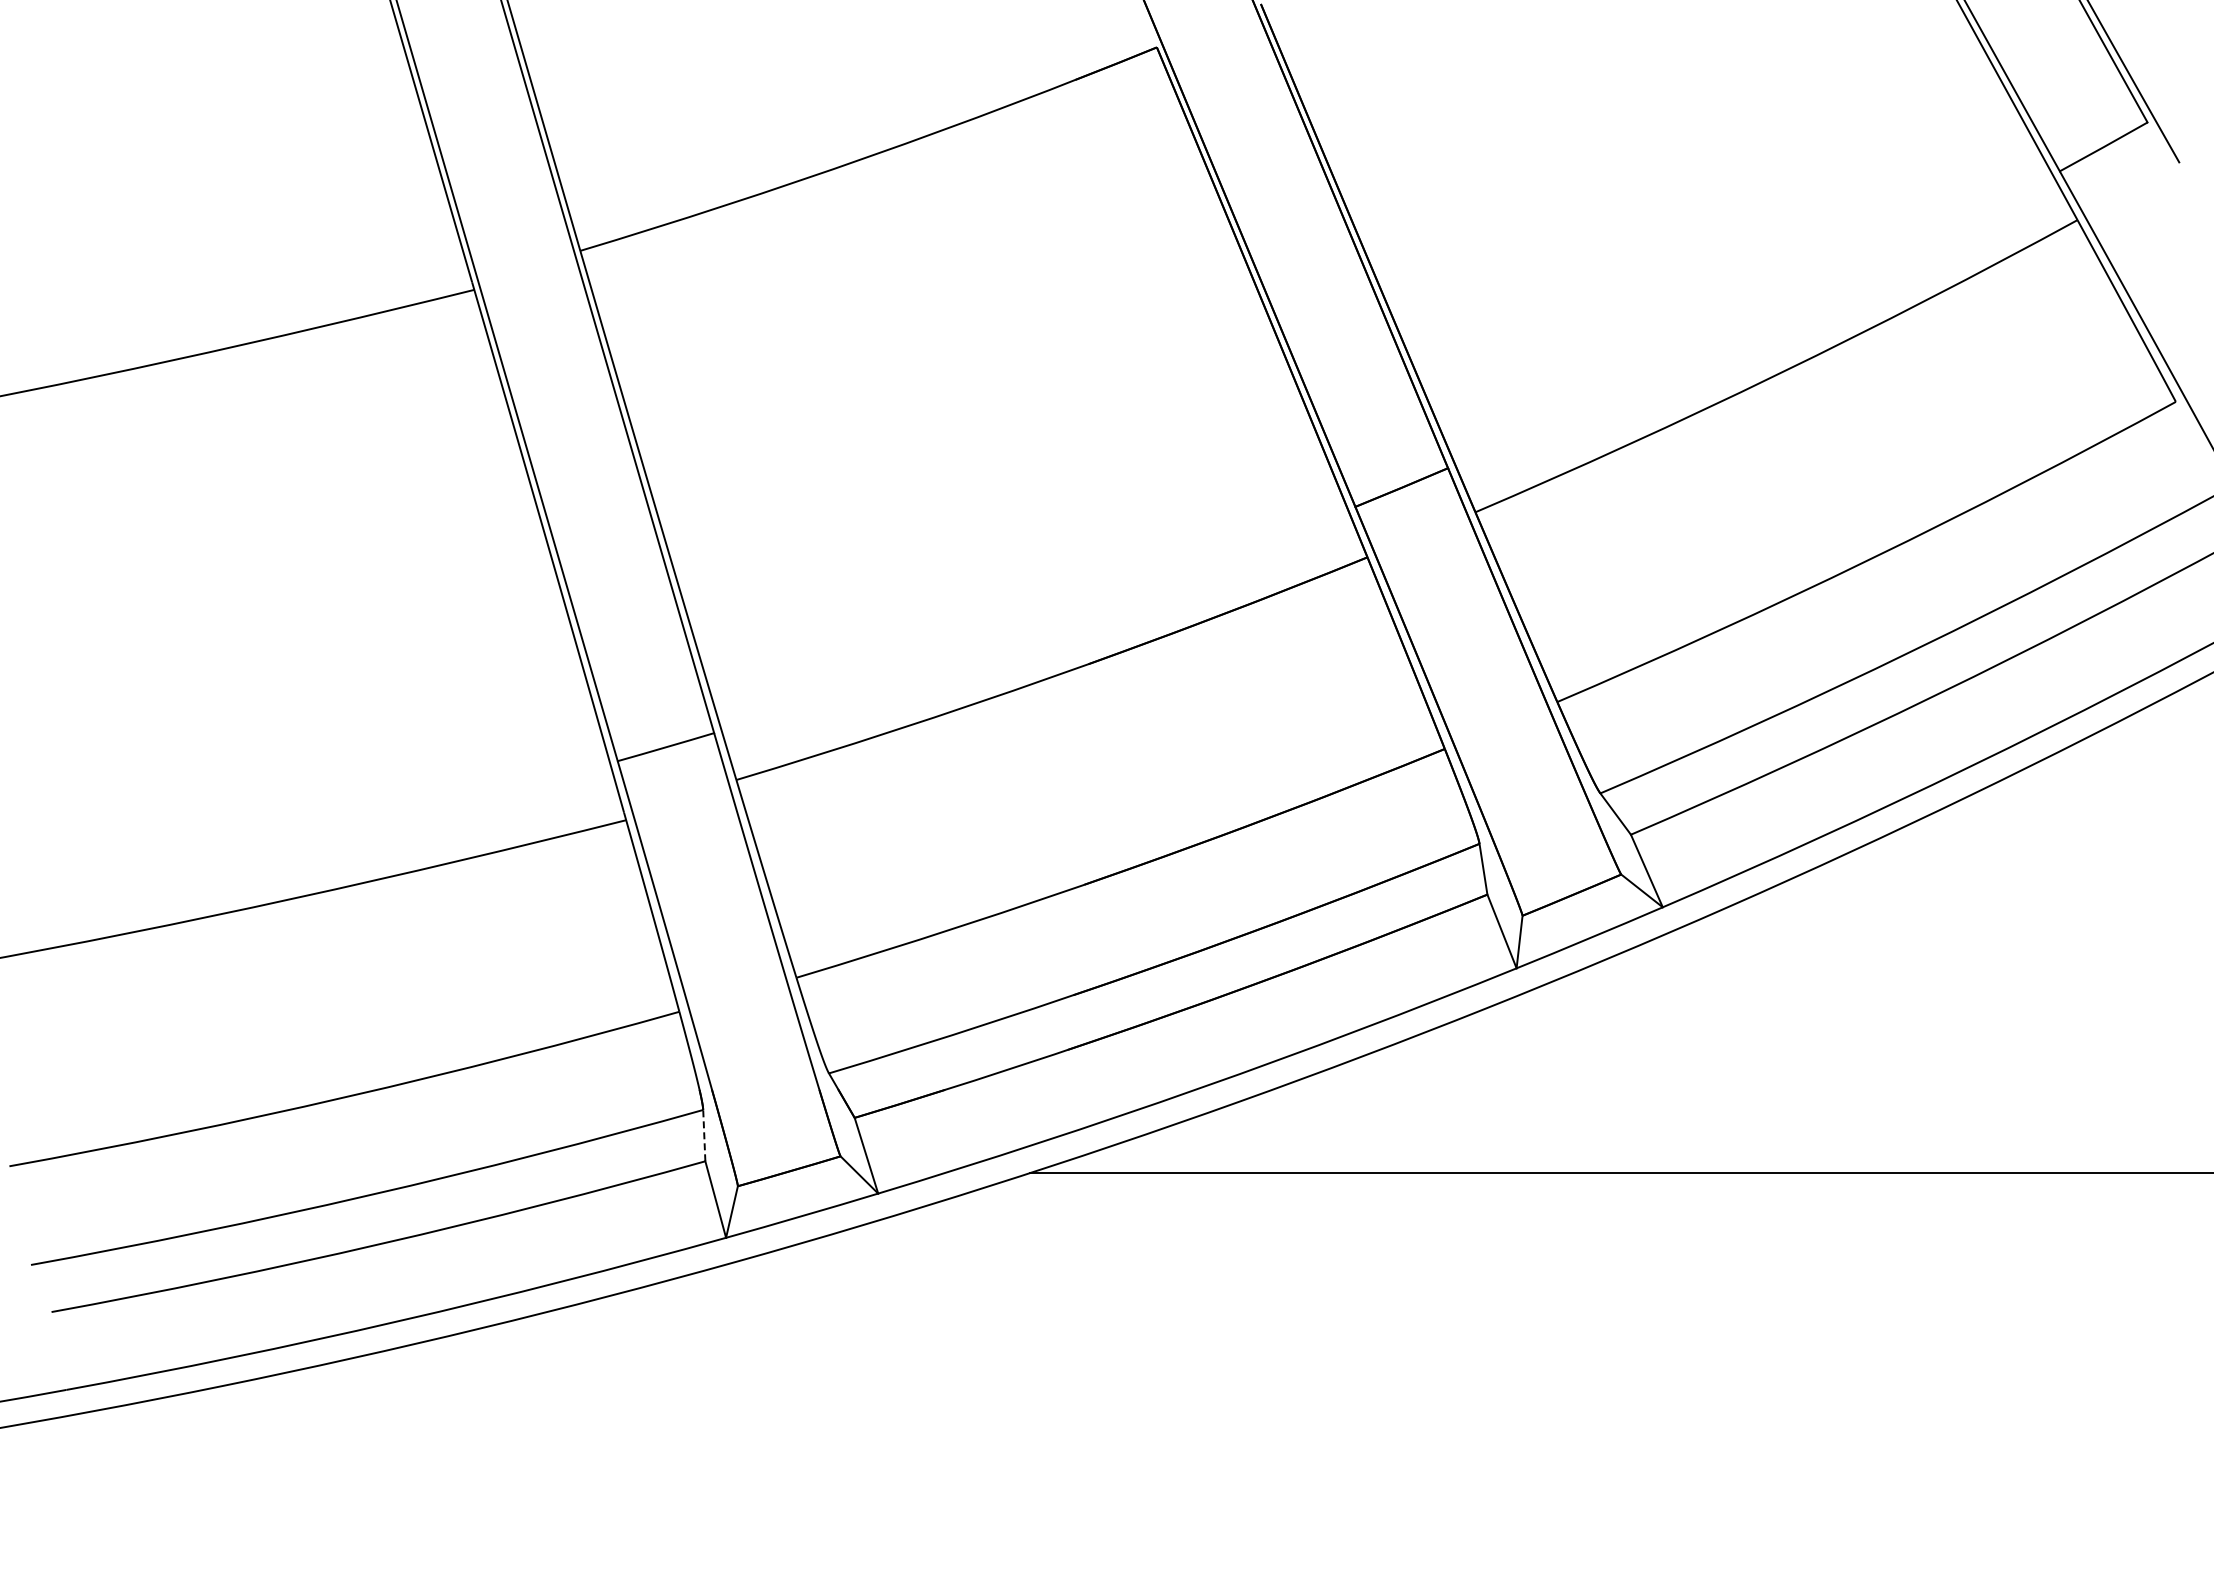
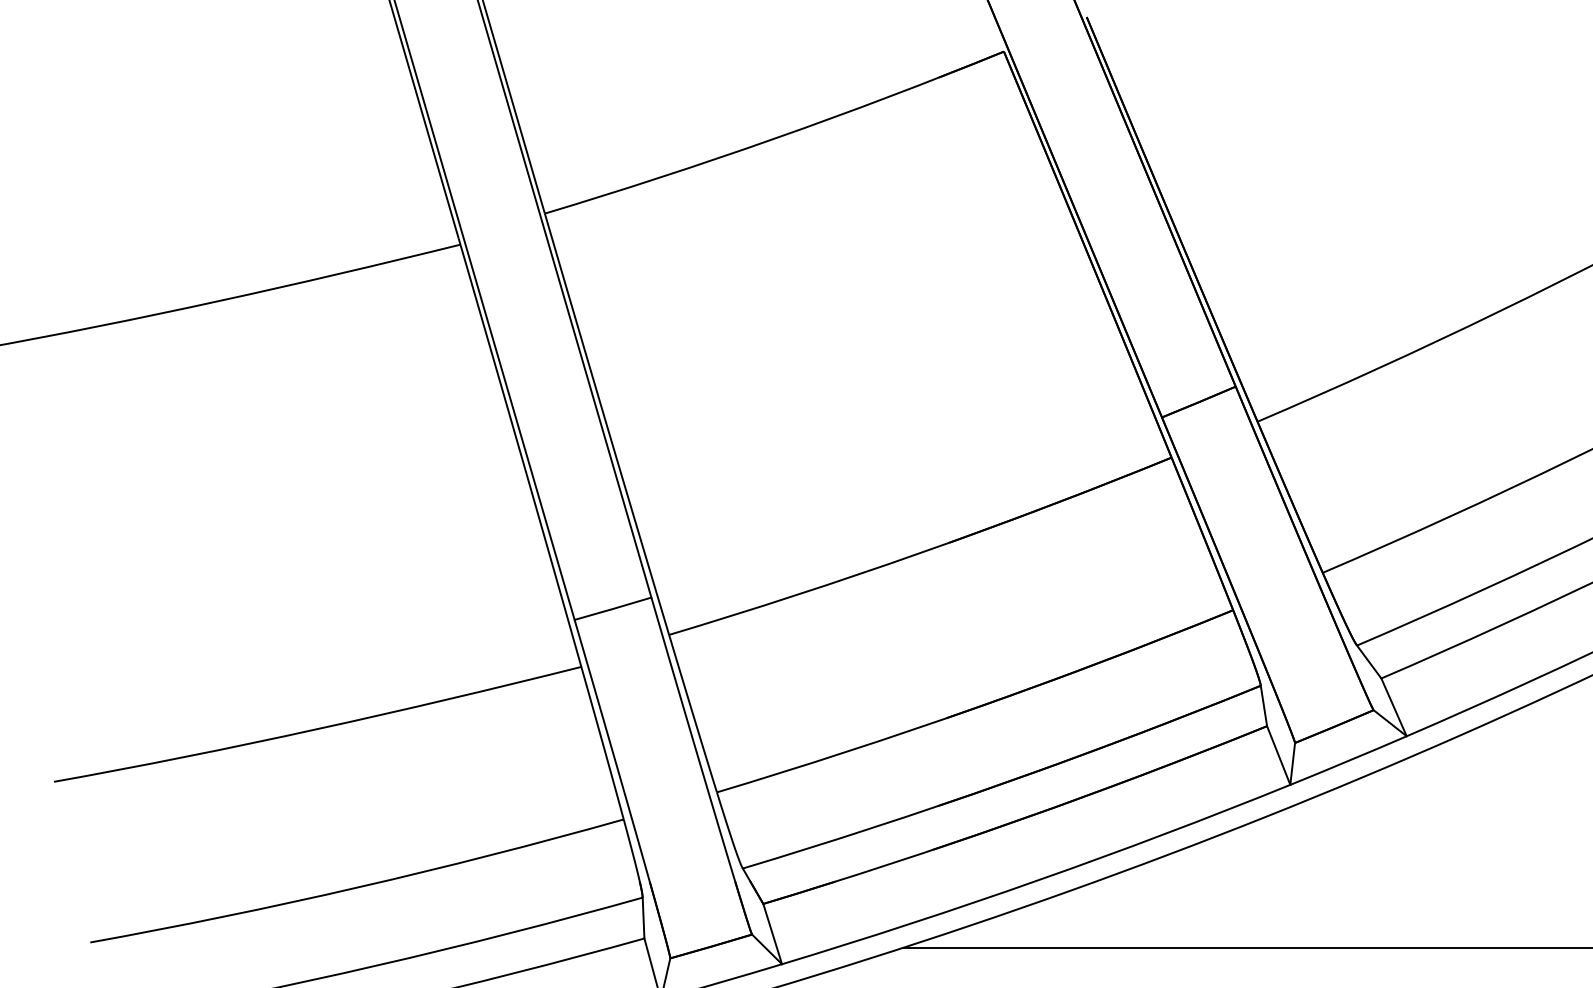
line: (704, 1135) -> (643, 917), dashed -> solid

